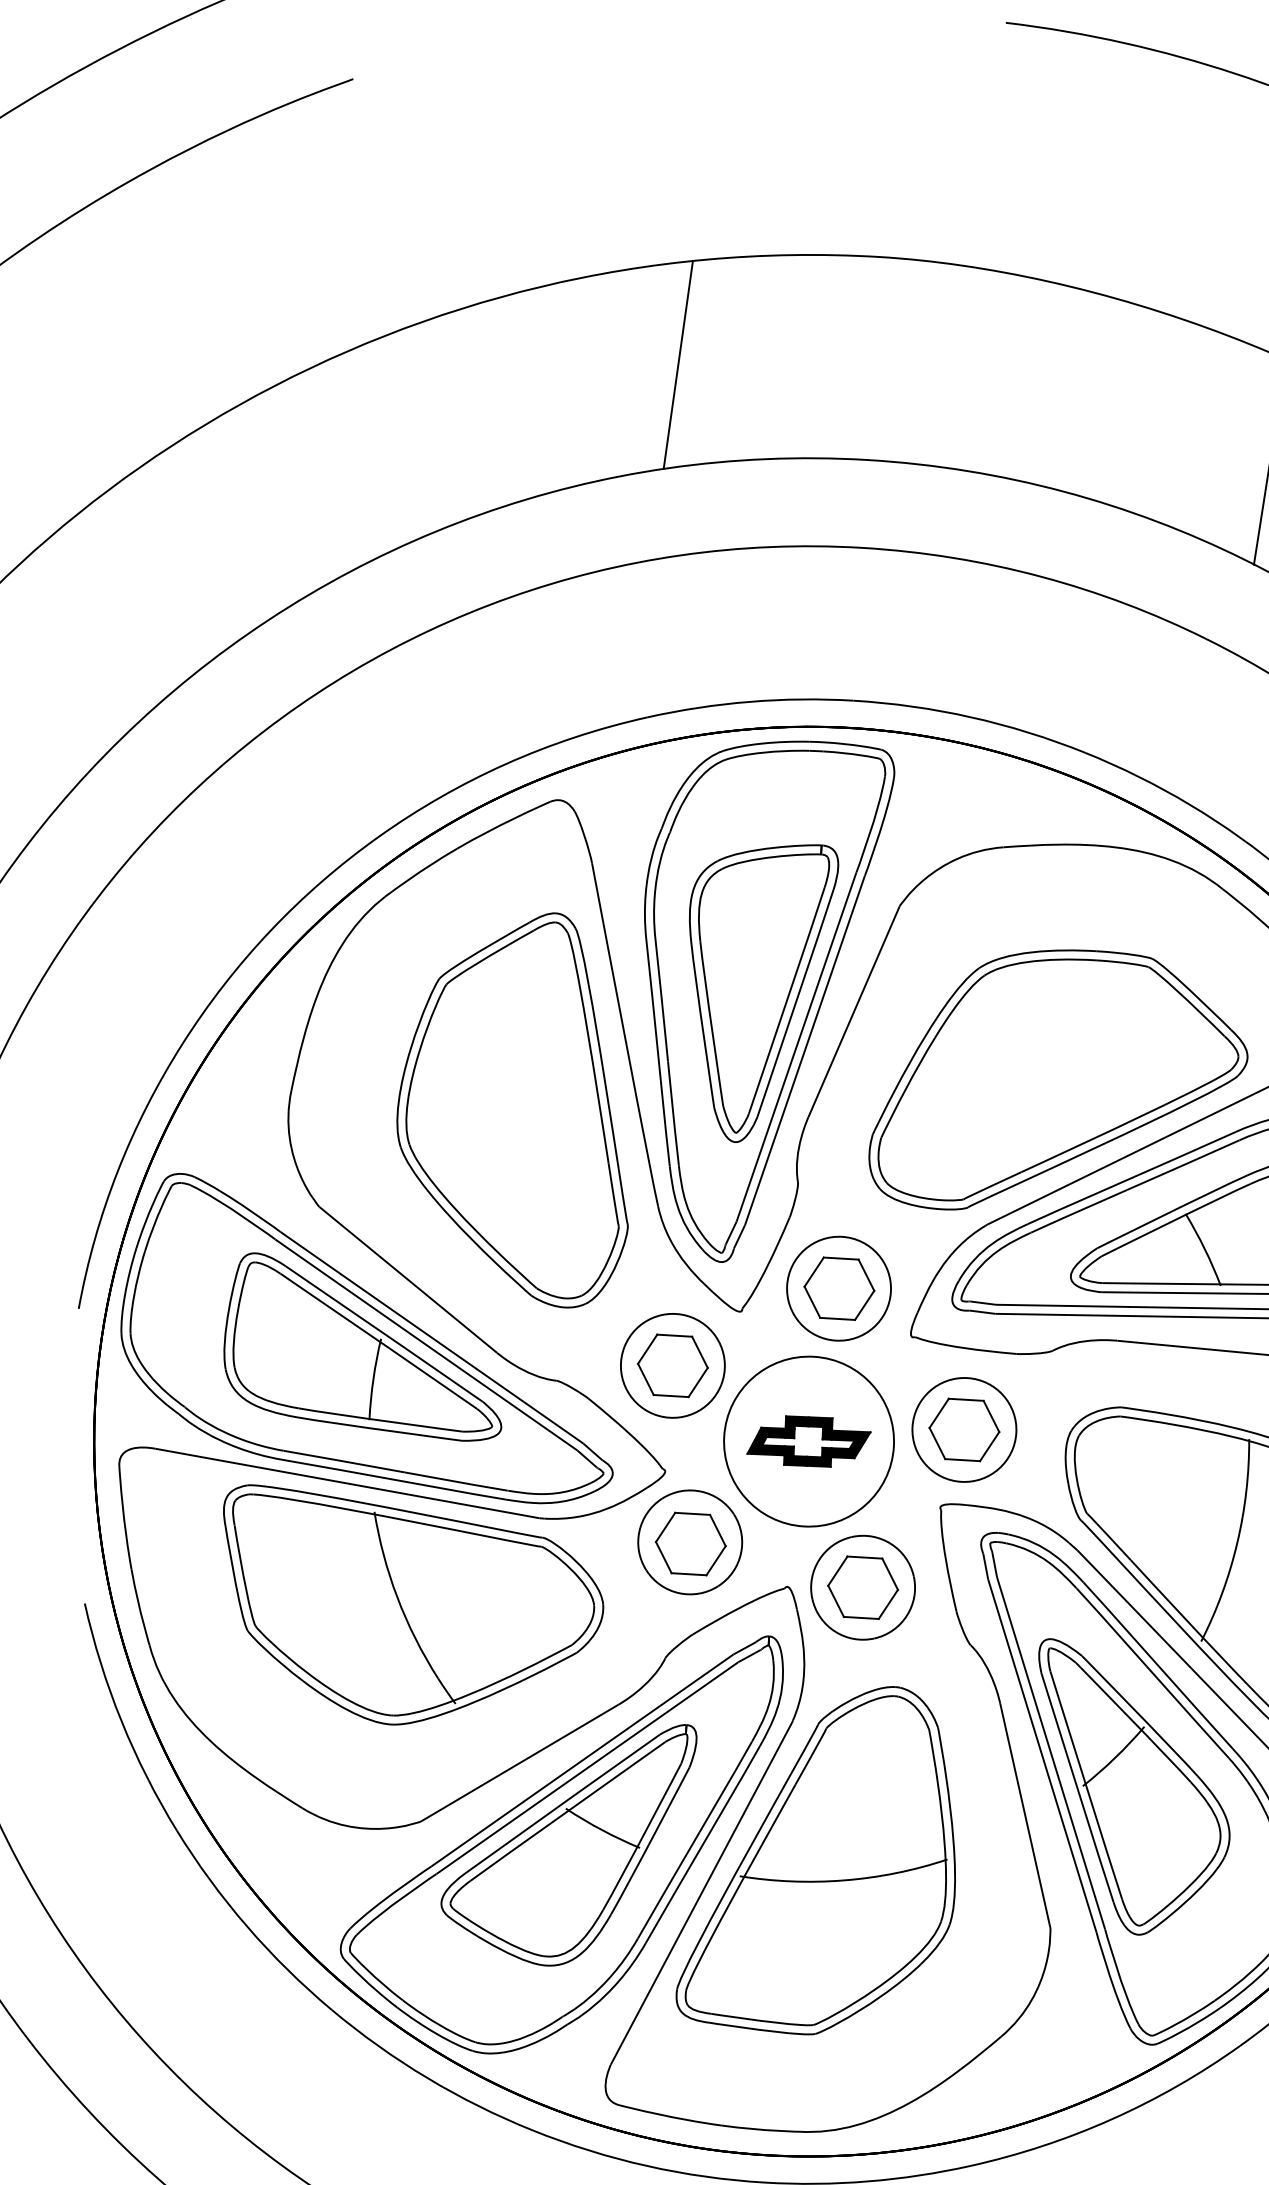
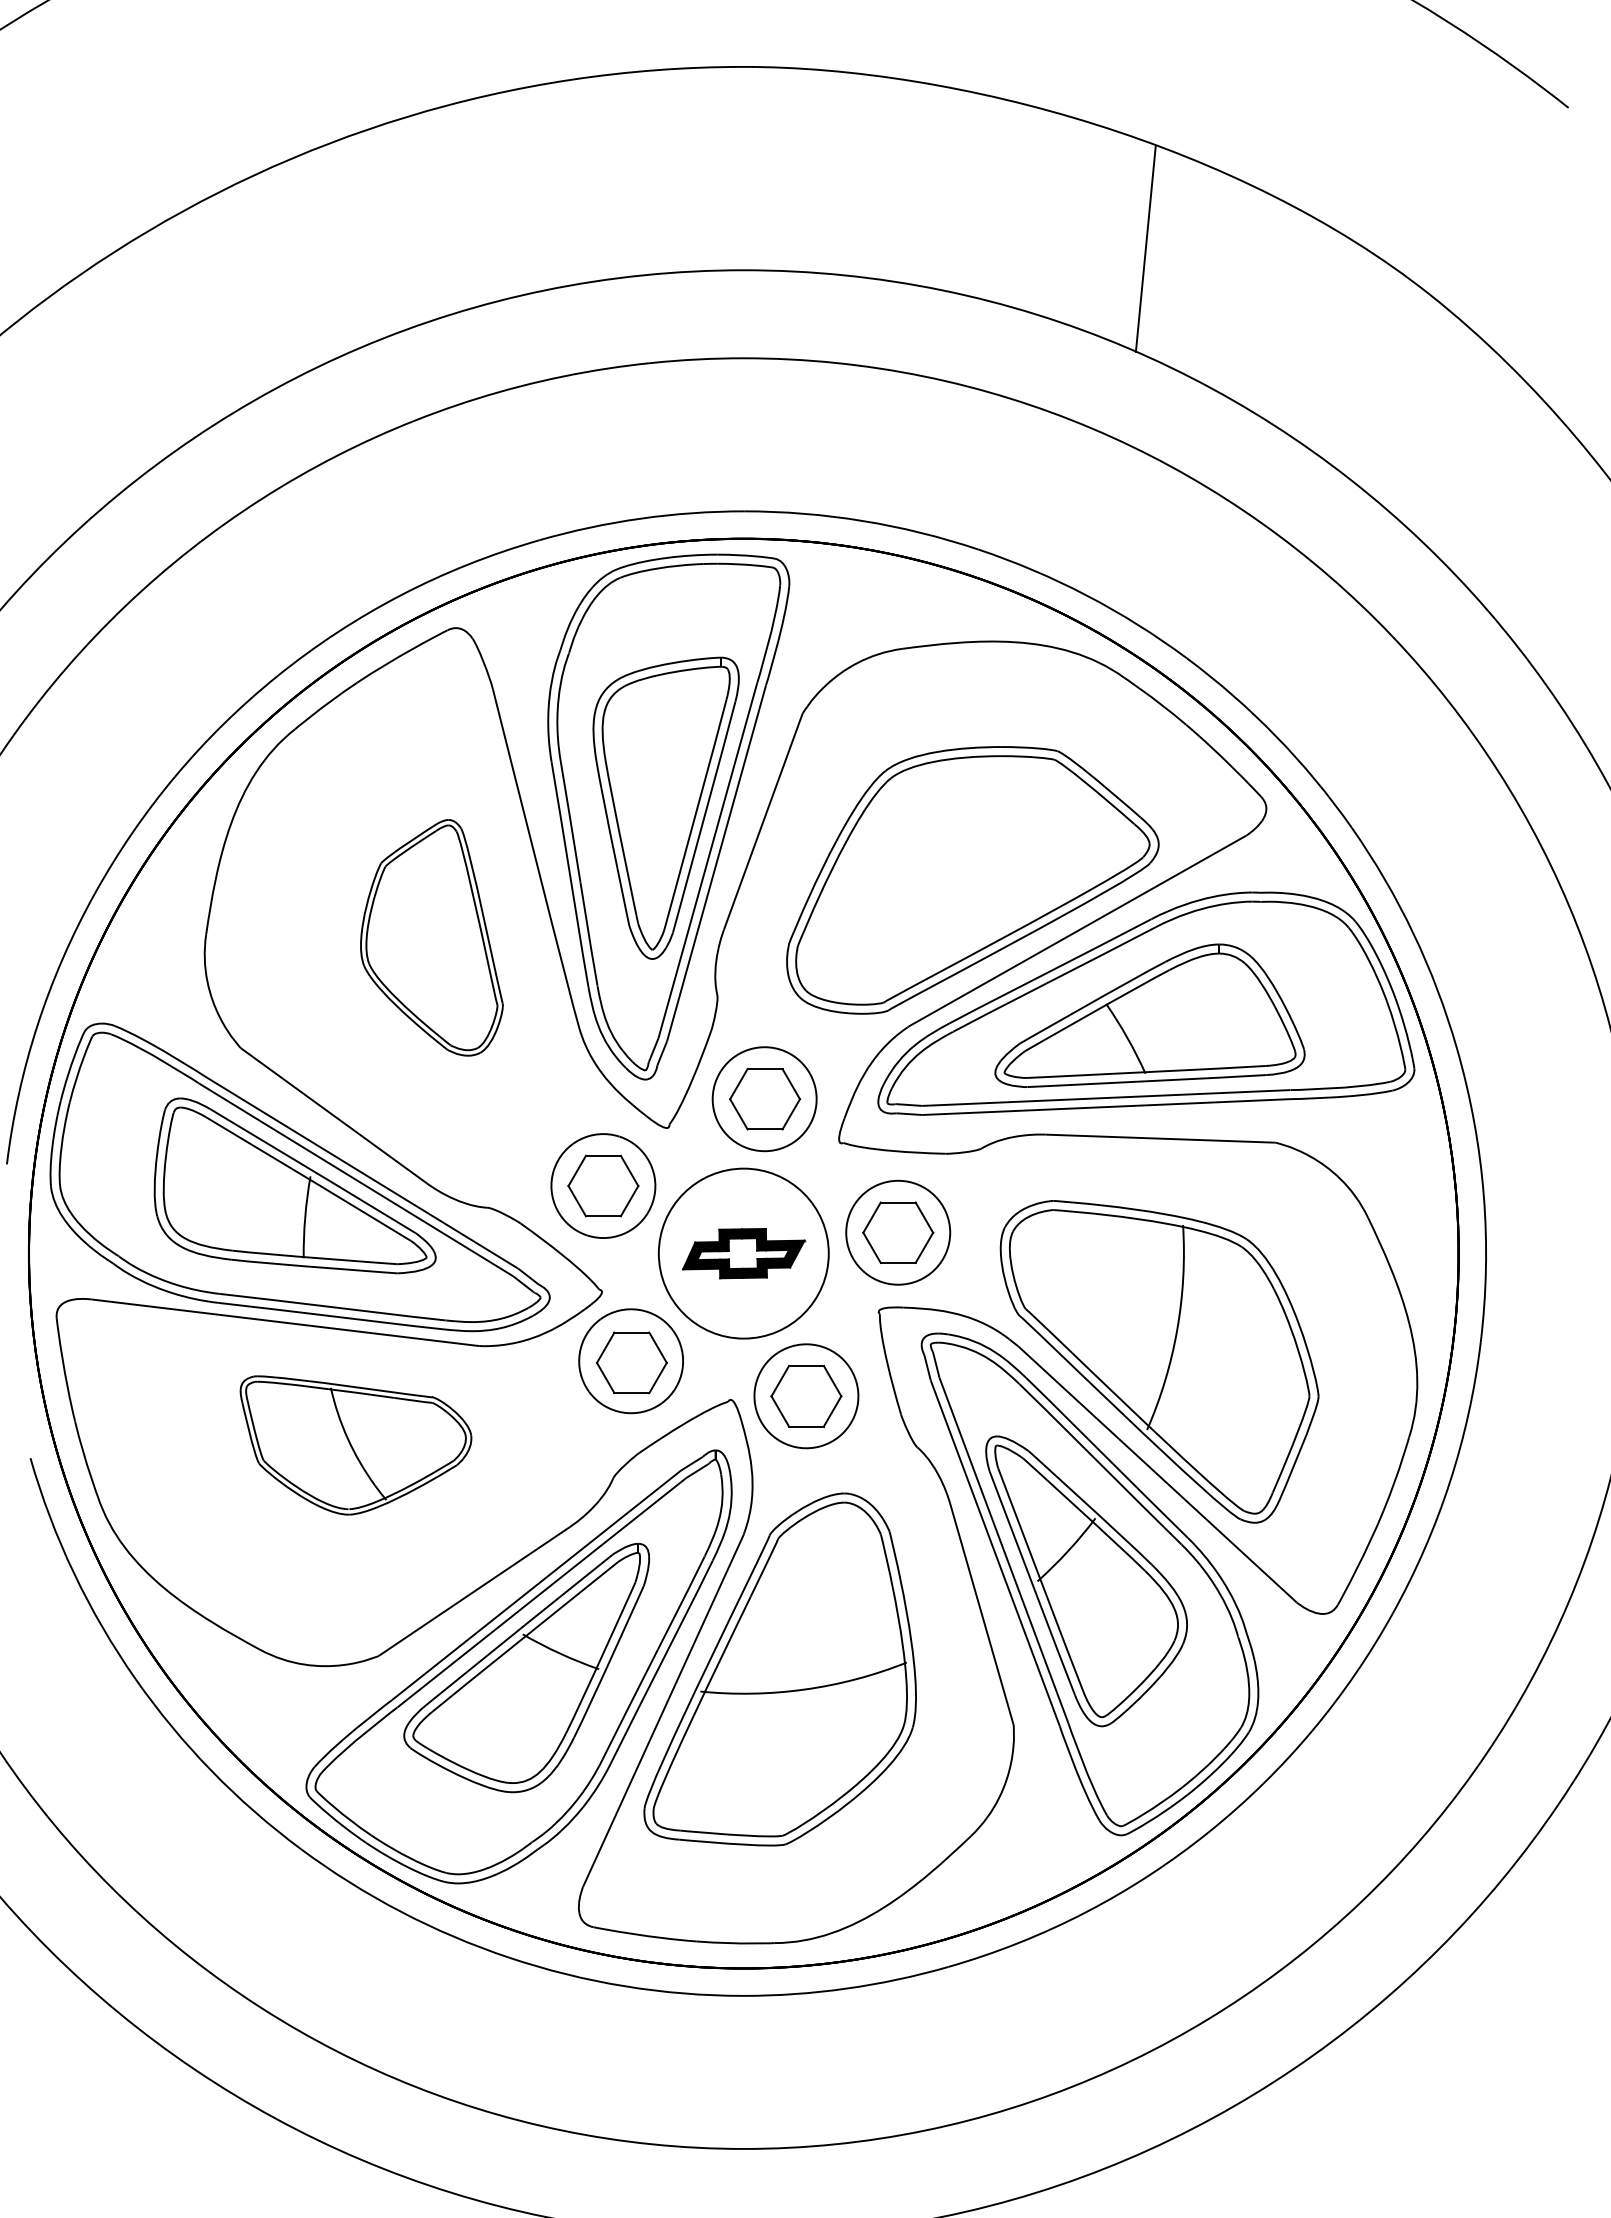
line: (678, 364) -> (549, 186), removed
part: (516, 1107) -> (431, 937), size x0.6
part: (410, 1610) -> (355, 1445), size x0.6

